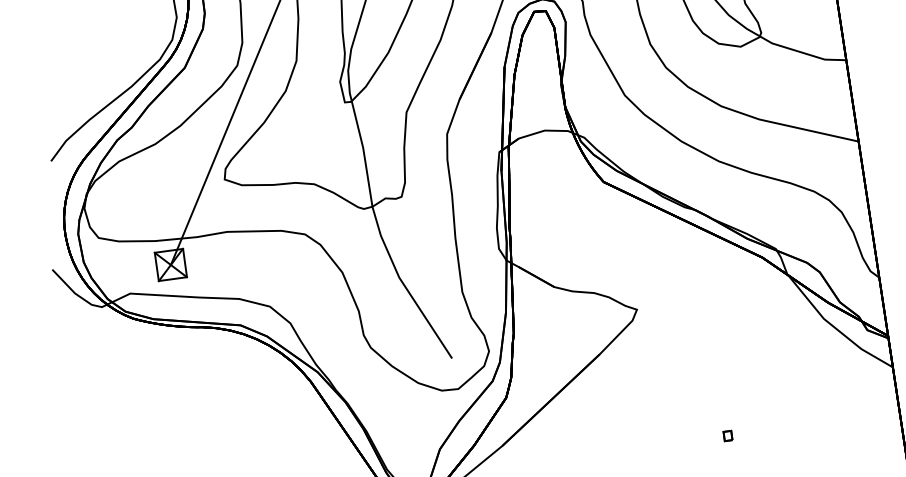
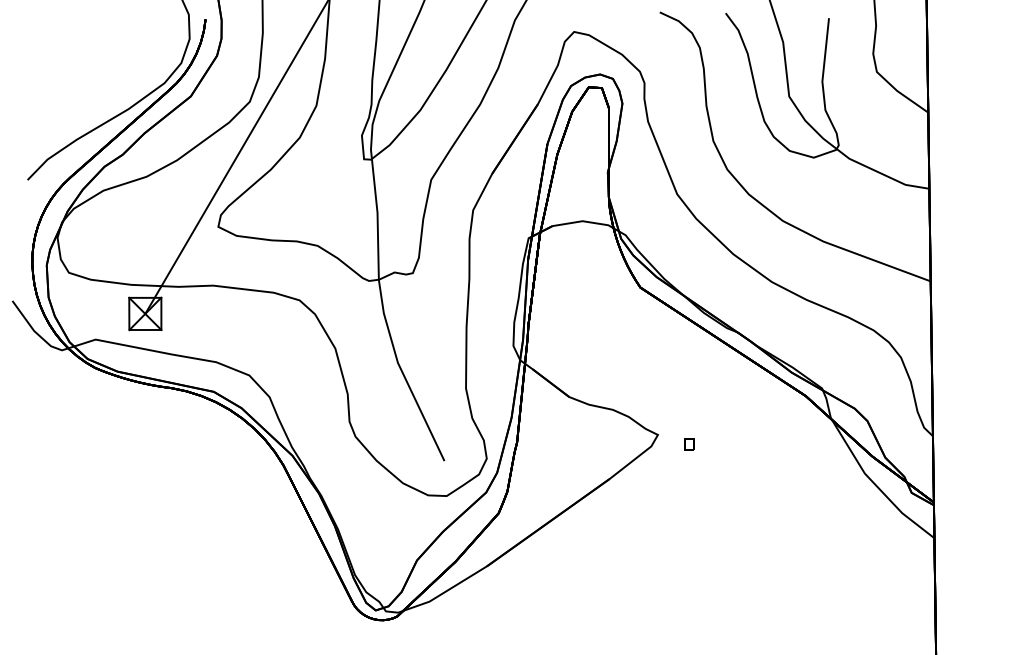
part: (728, 435) -> (689, 444), moved

